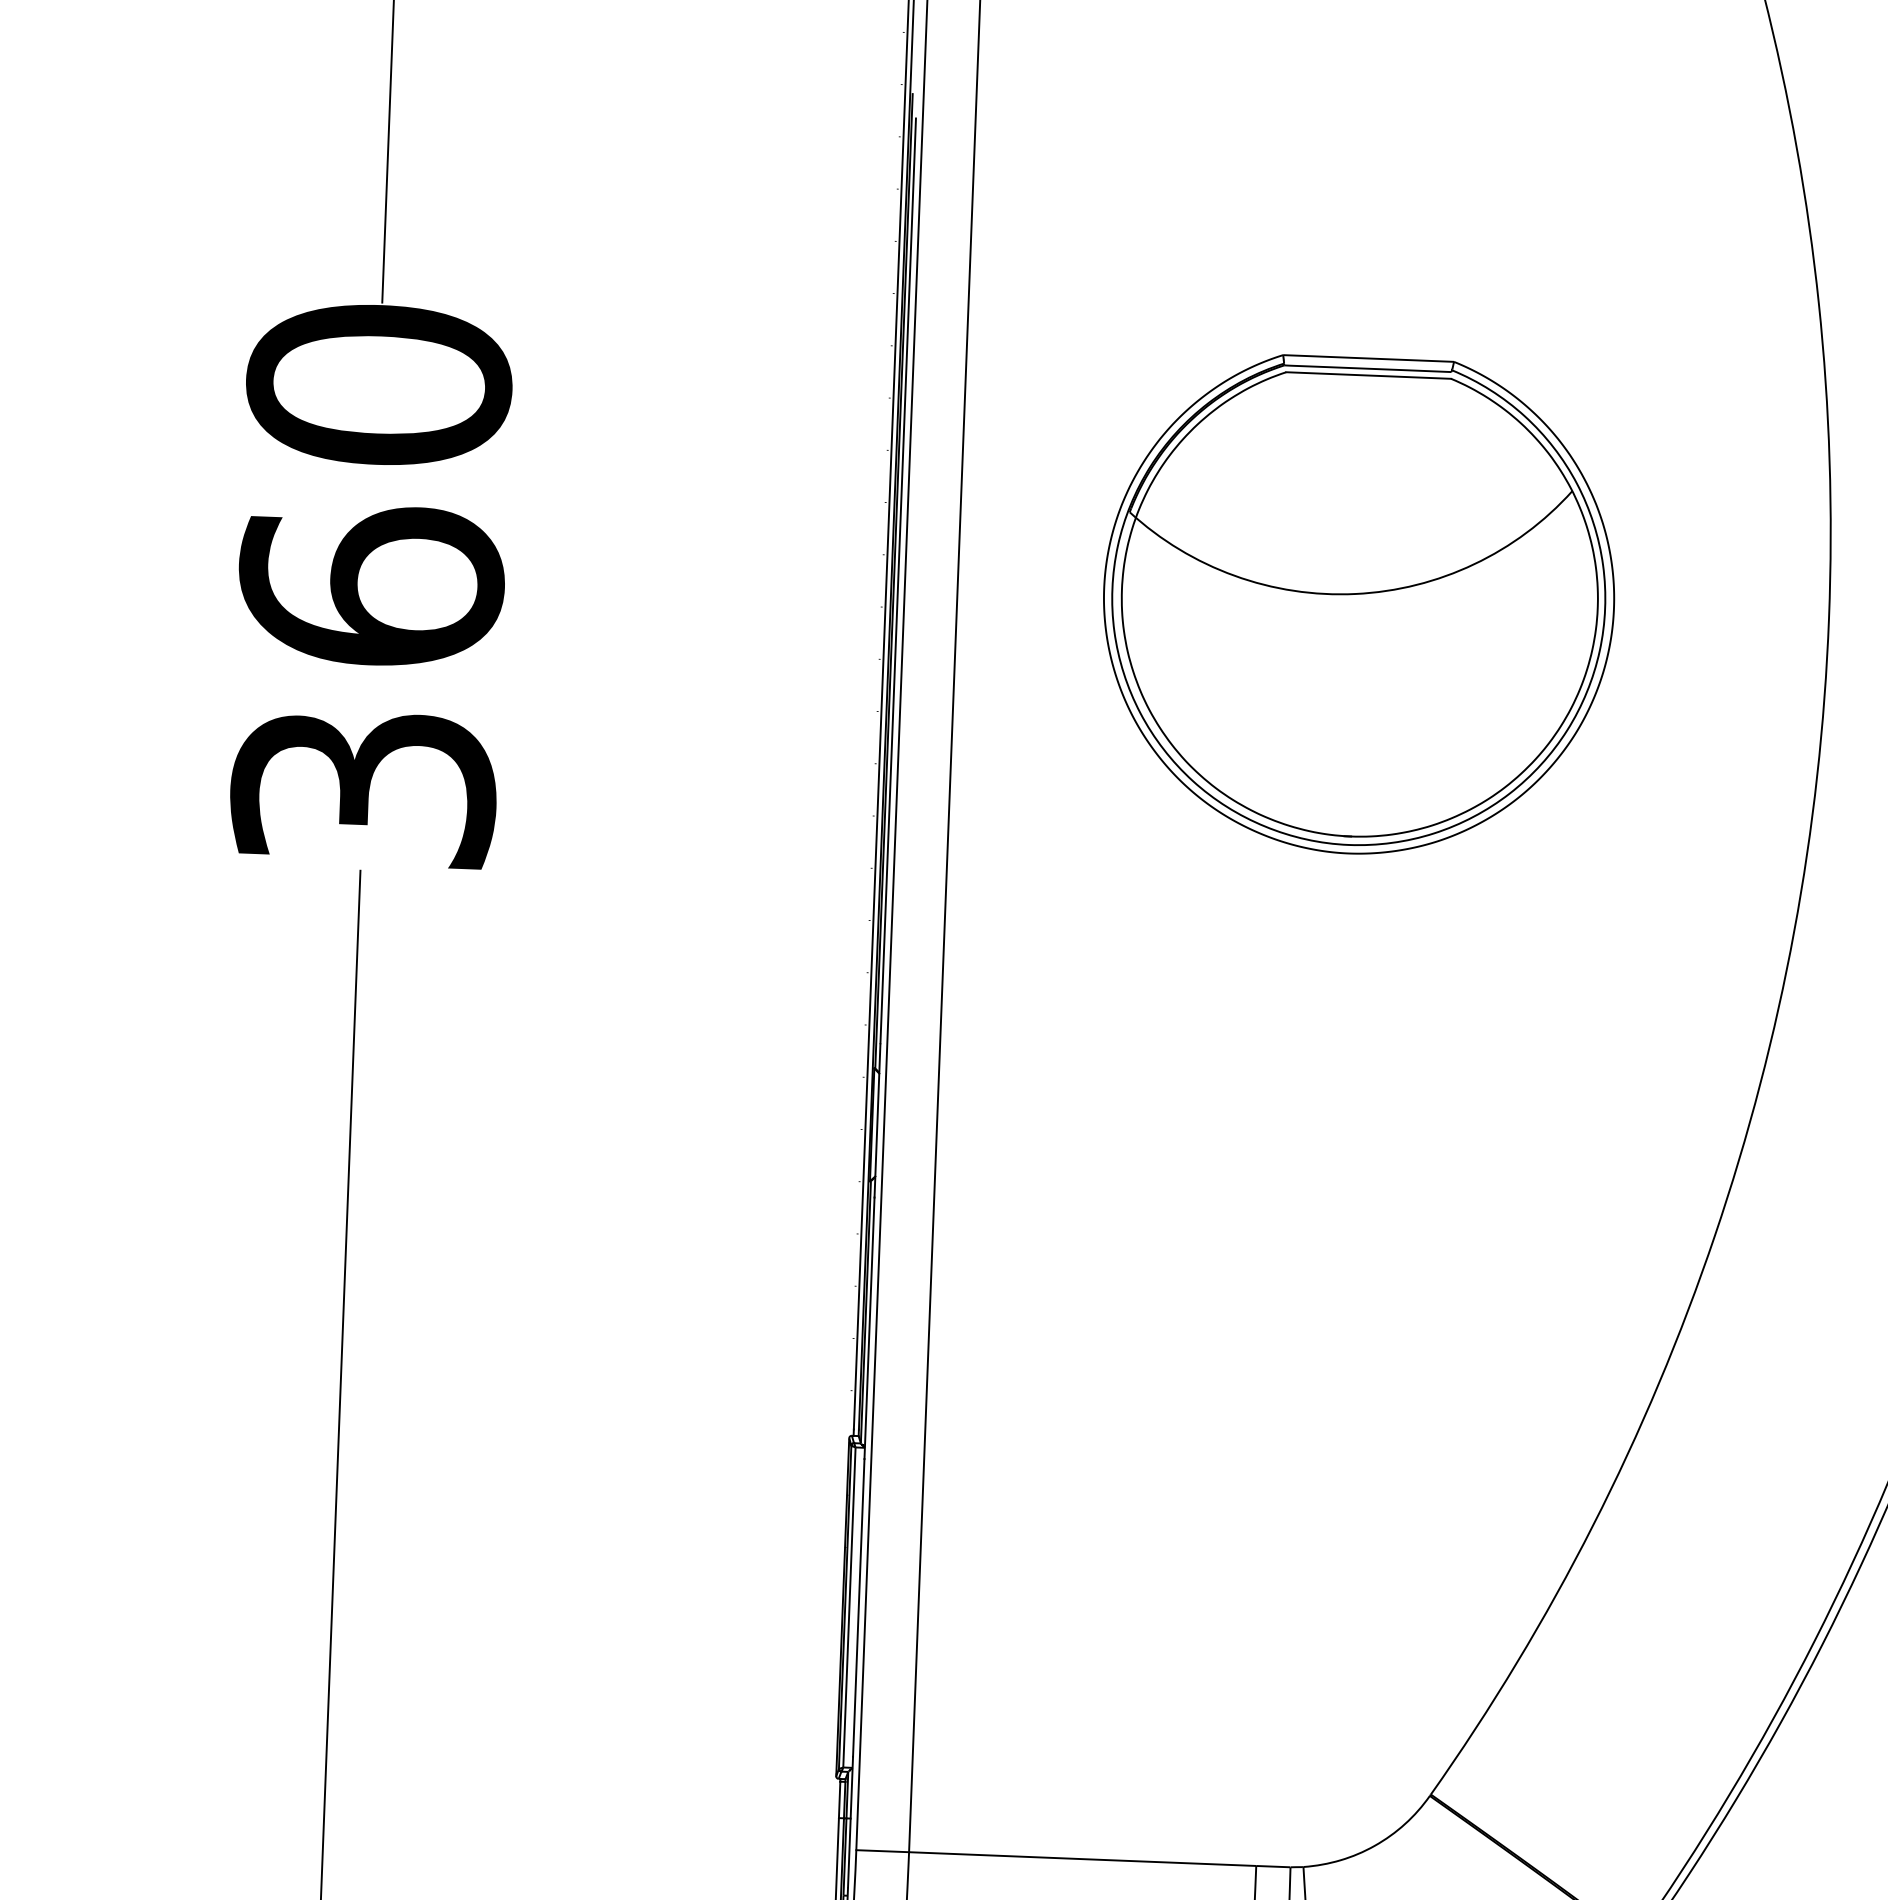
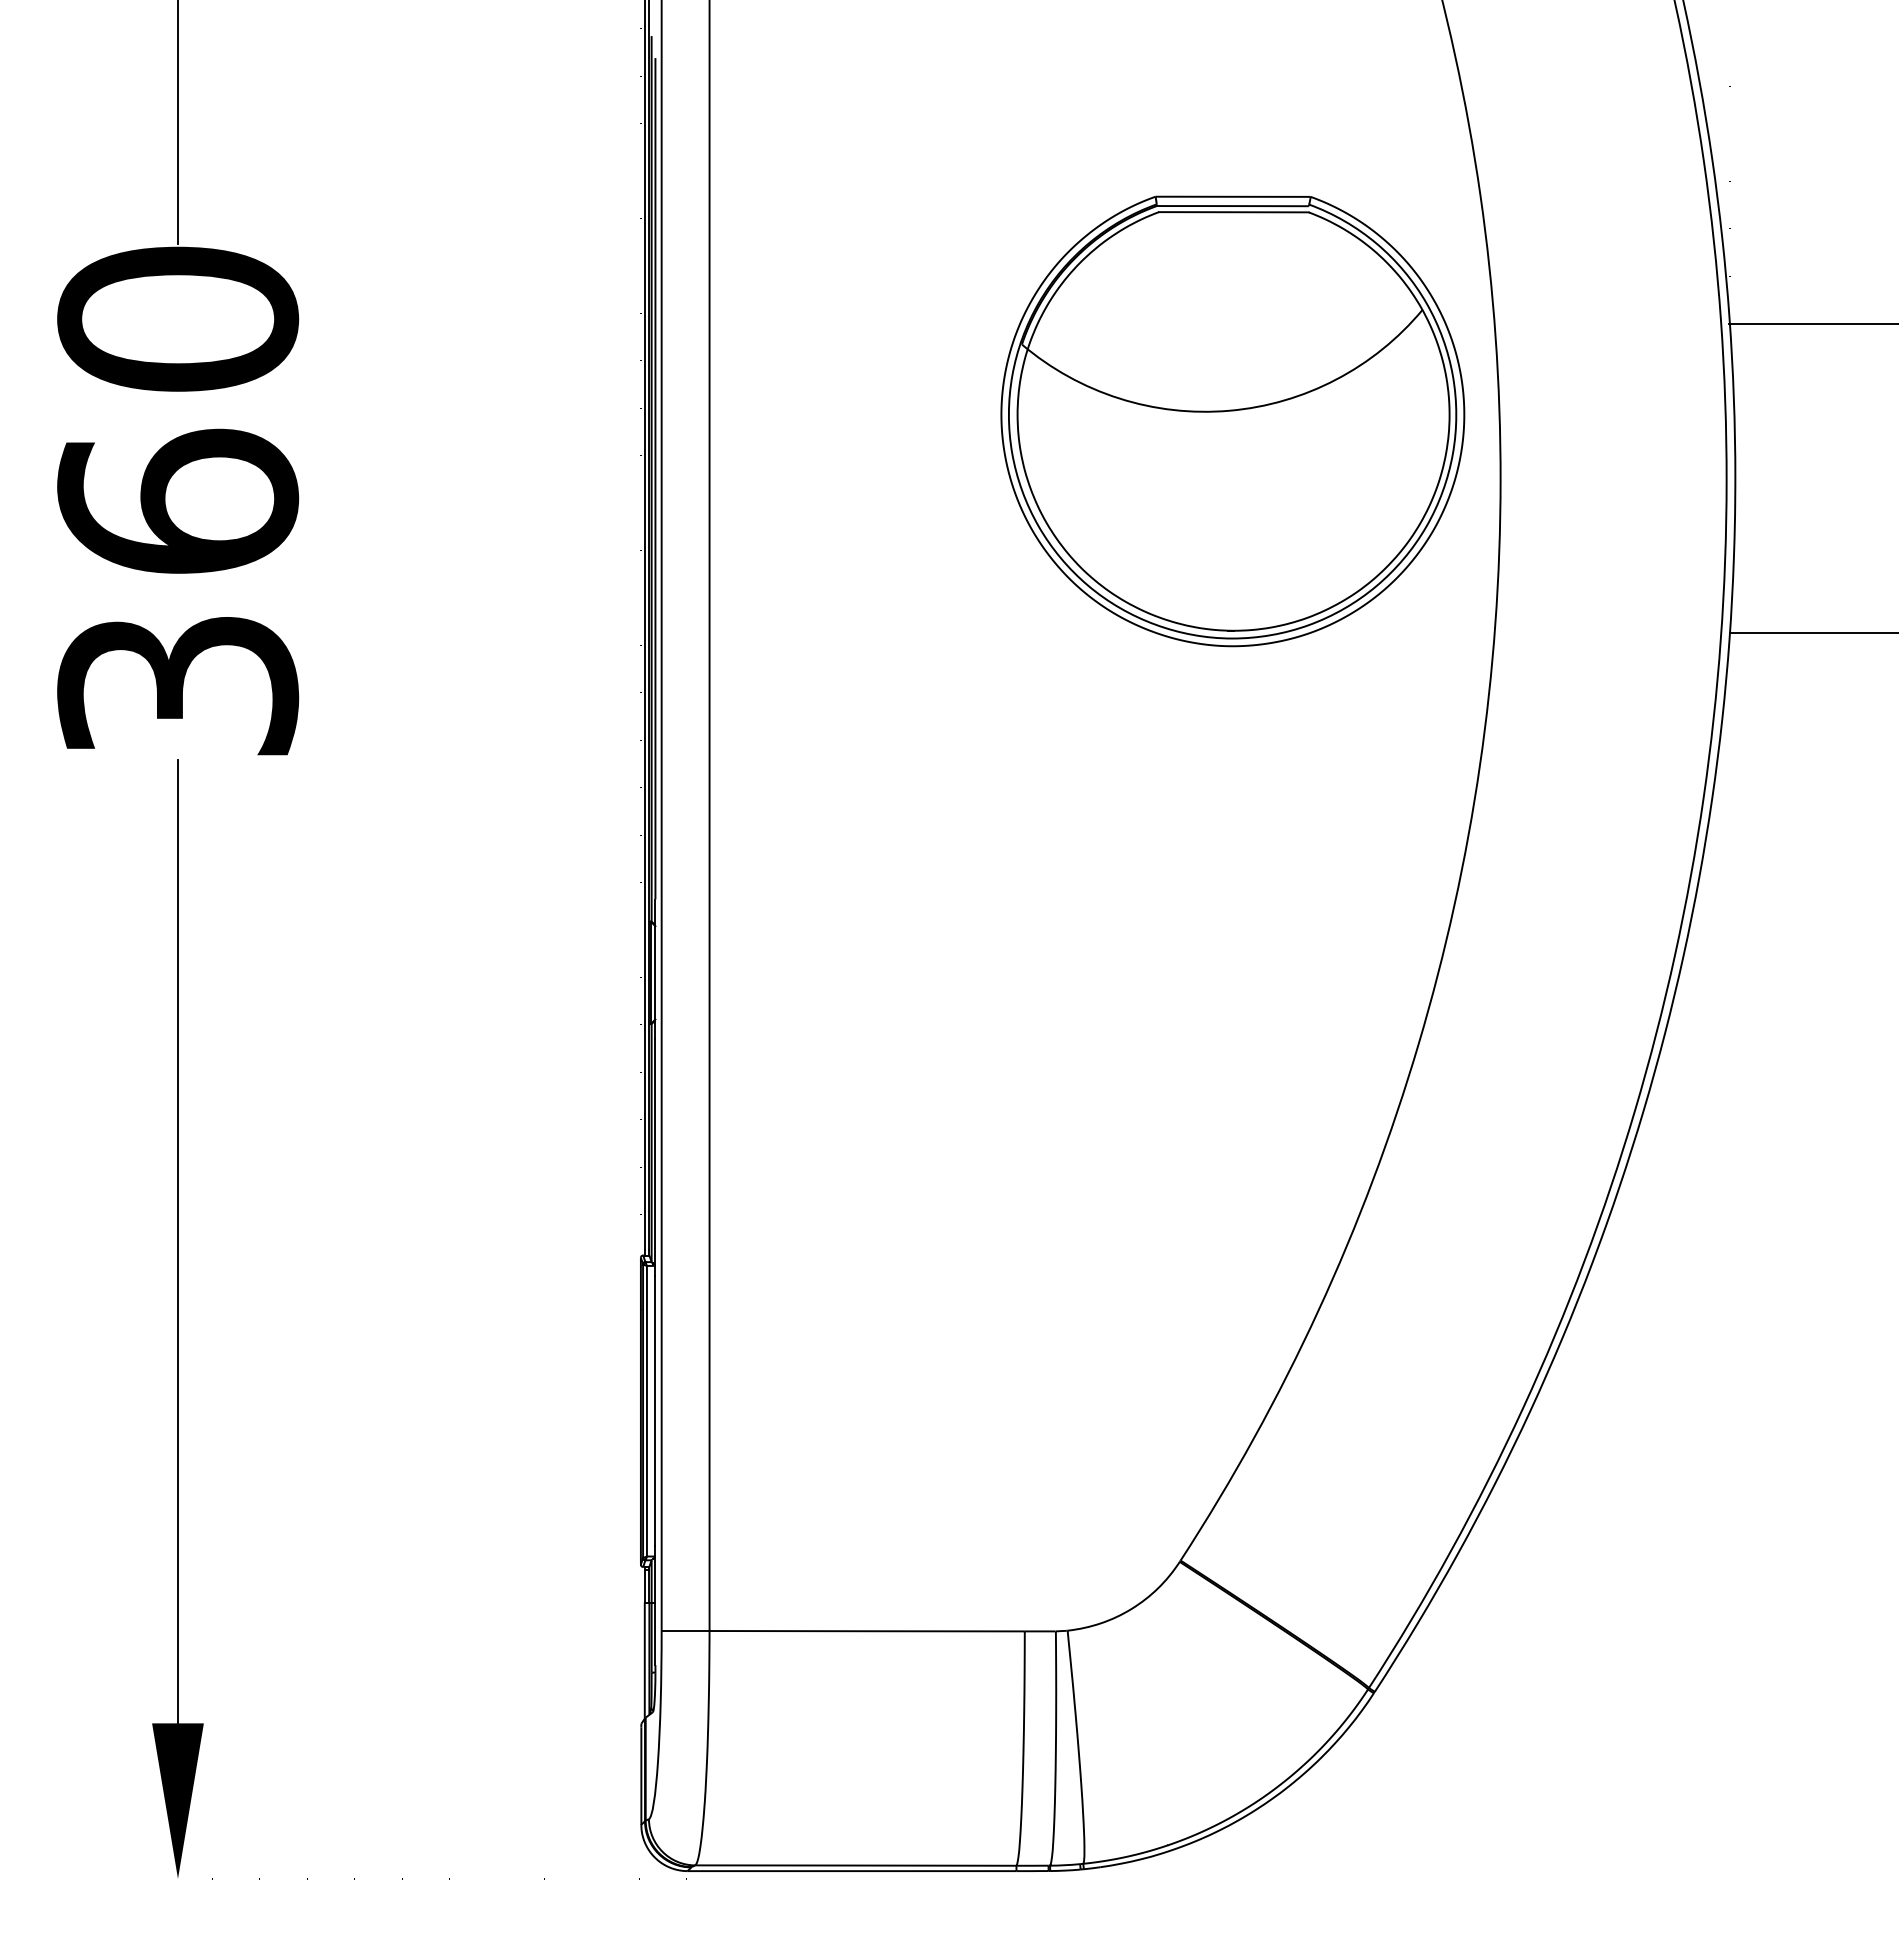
part: (1358, 605) -> (1232, 421), moved

